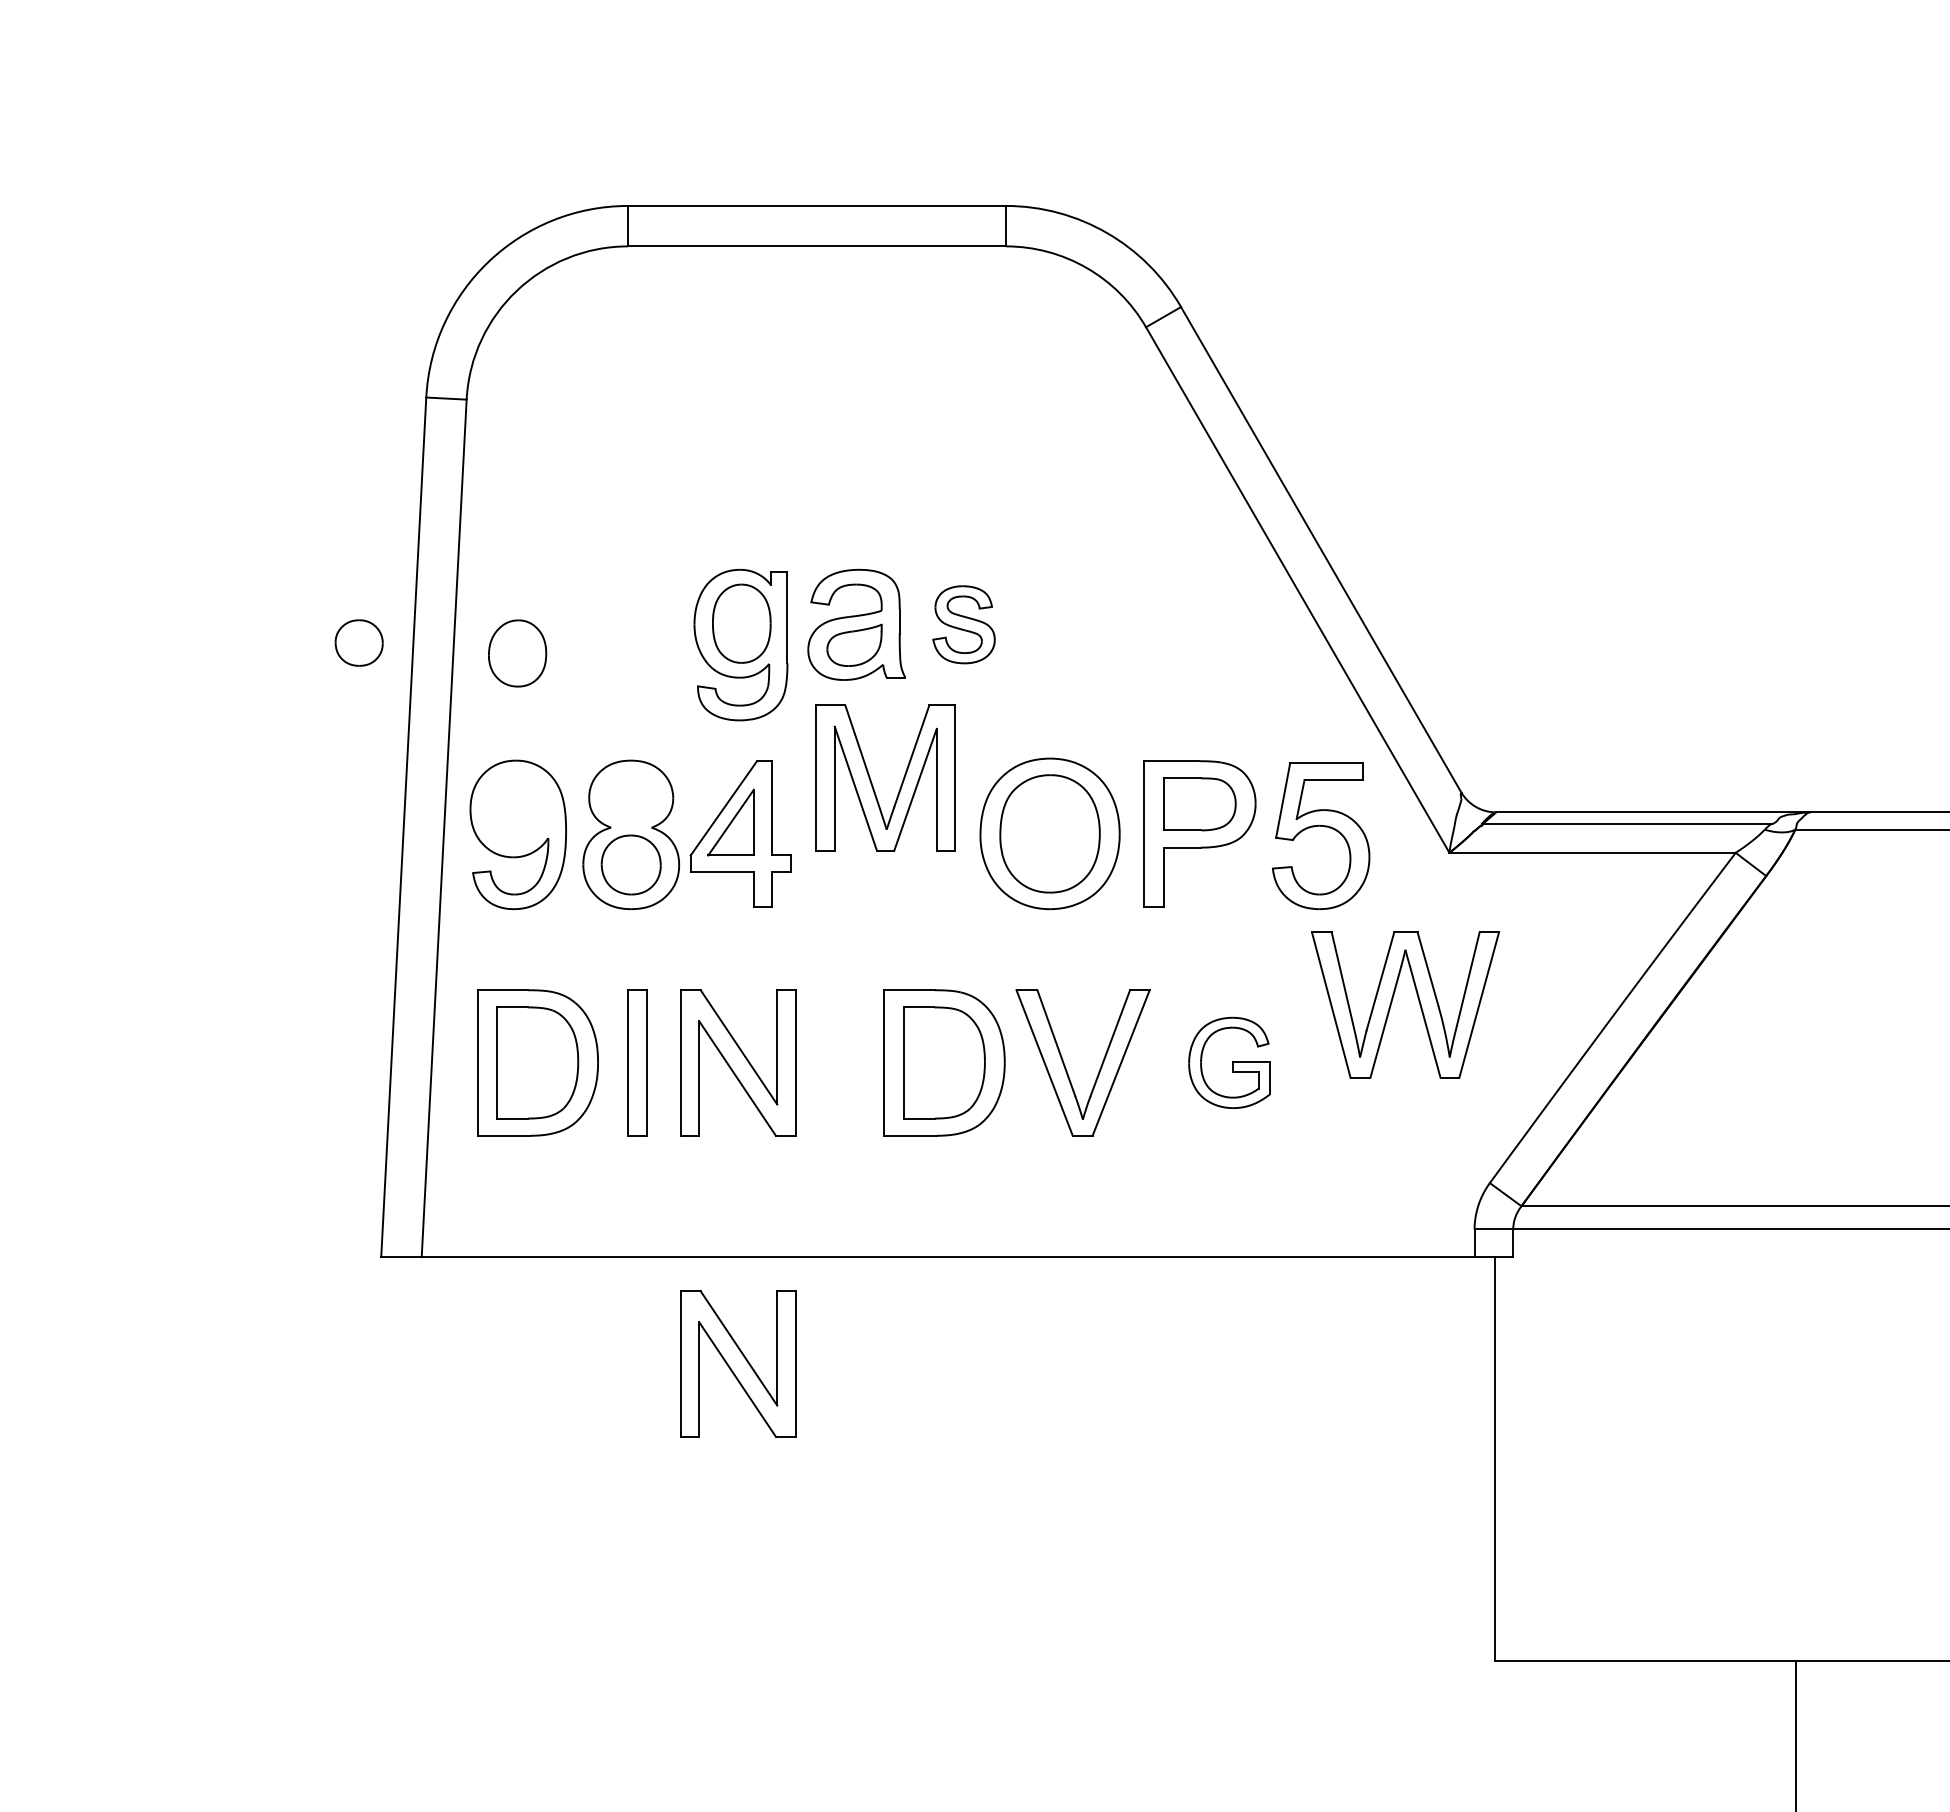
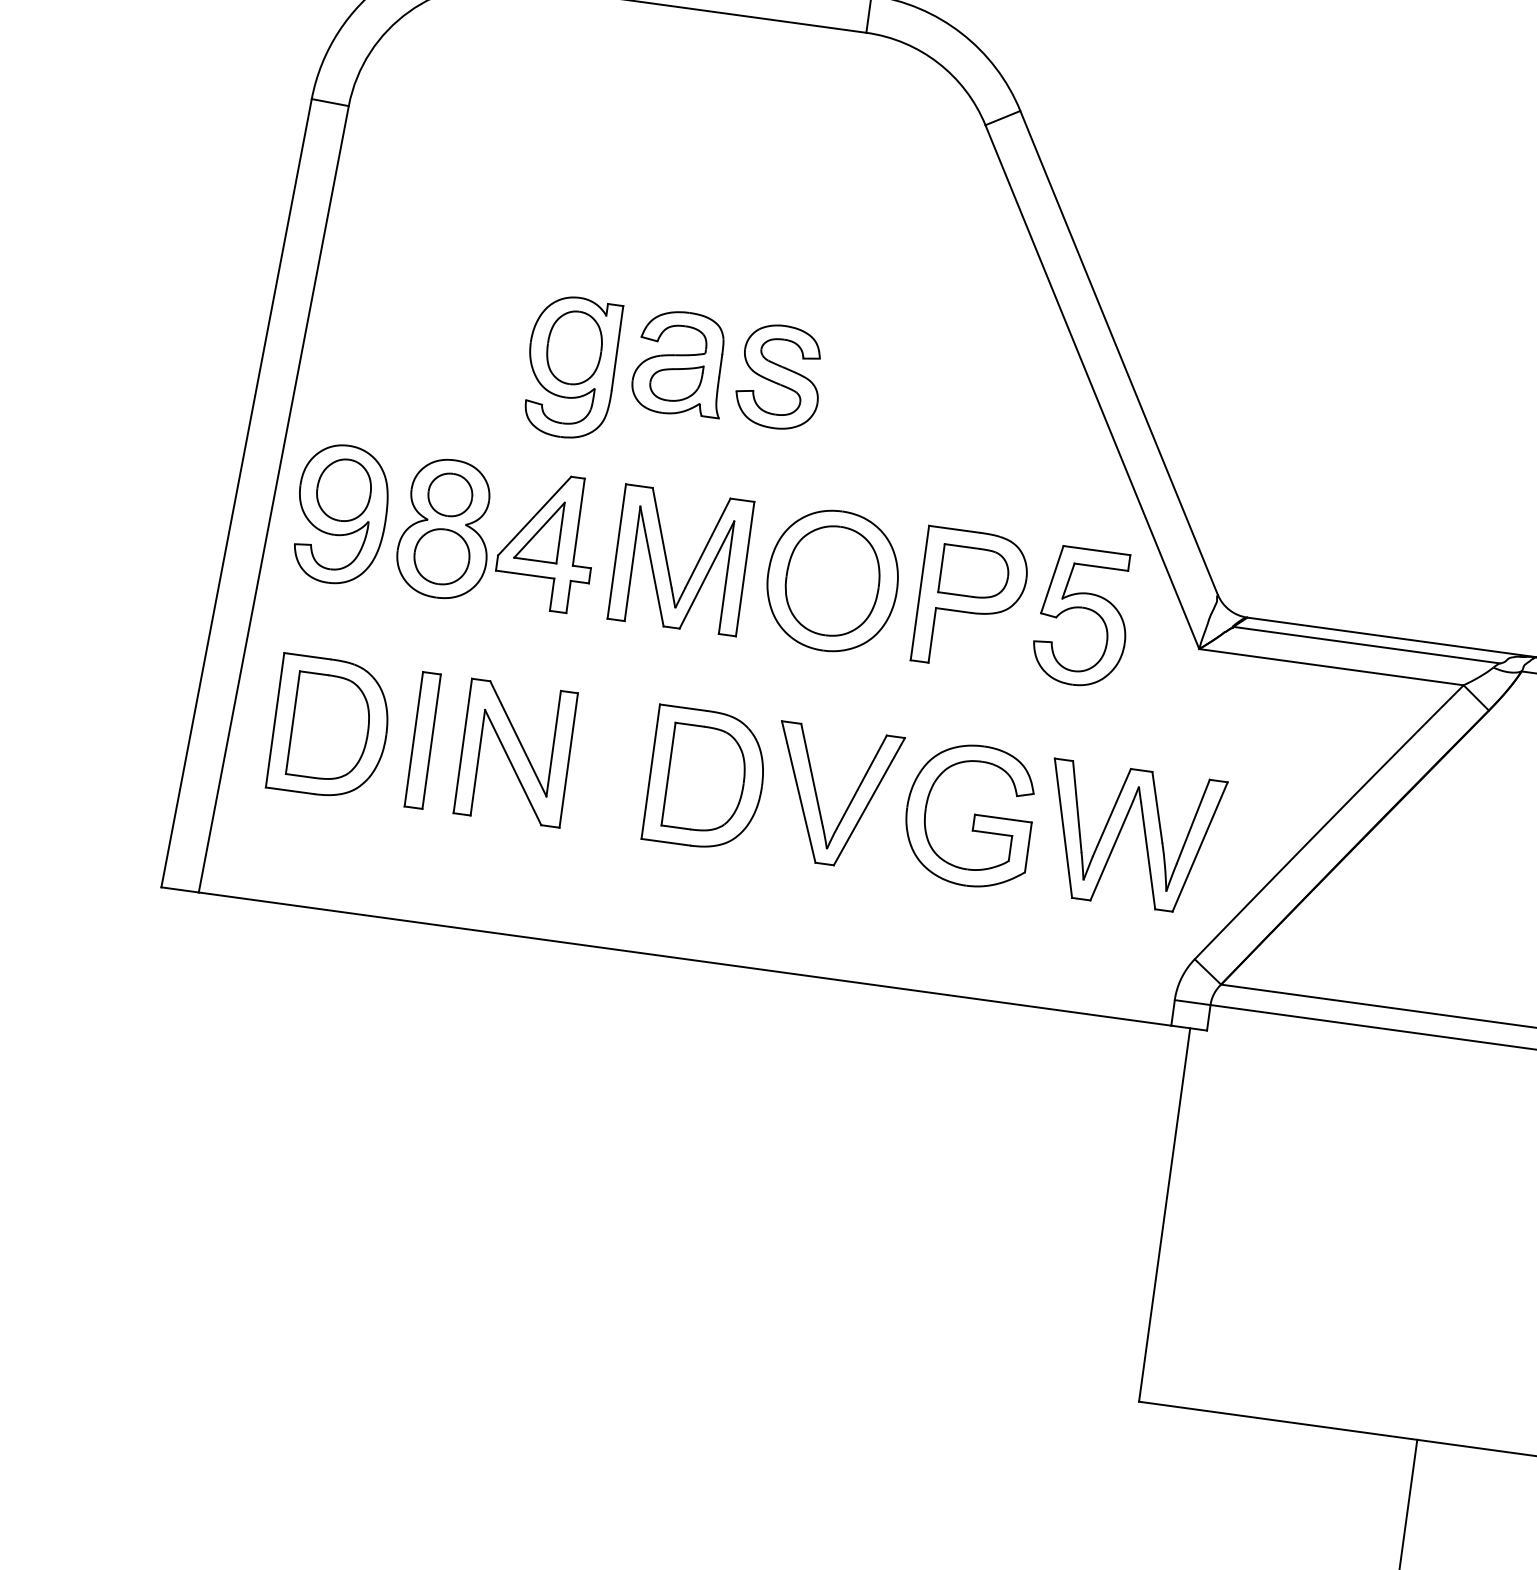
part: (963, 624) -> (779, 376), size x1.43
part: (358, 642) -> (449, 494), moved
part: (517, 653) -> (344, 490), moved
part: (872, 782) -> (668, 562), moved
part: (1393, 999) -> (1121, 831), moved
part: (1229, 1062) -> (969, 814), size x1.67
part: (738, 1363) -> (477, 1030), removed

